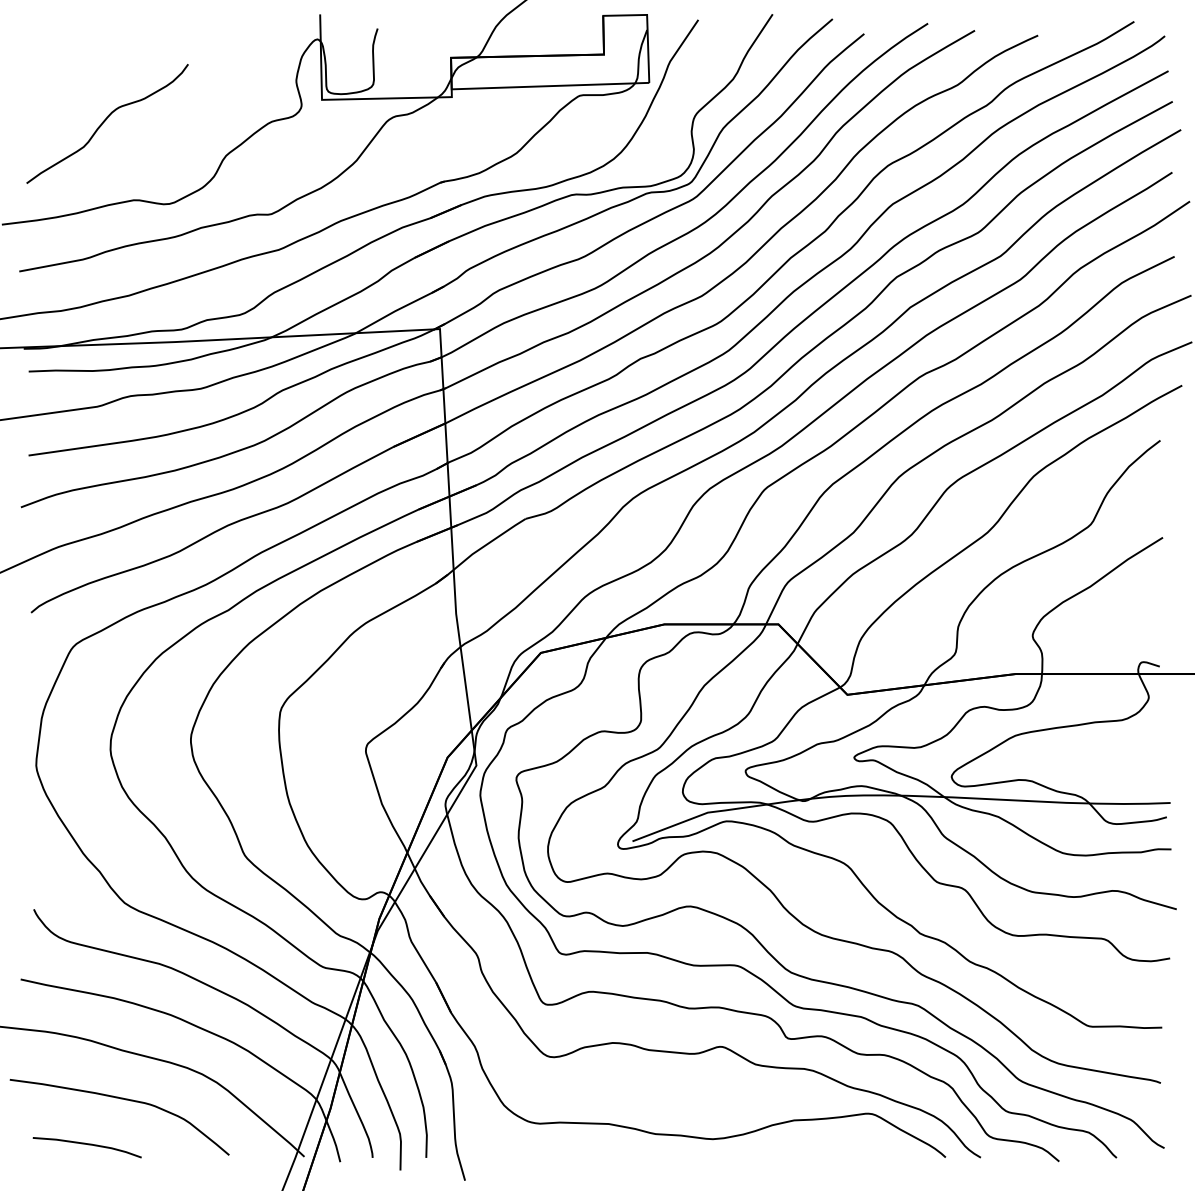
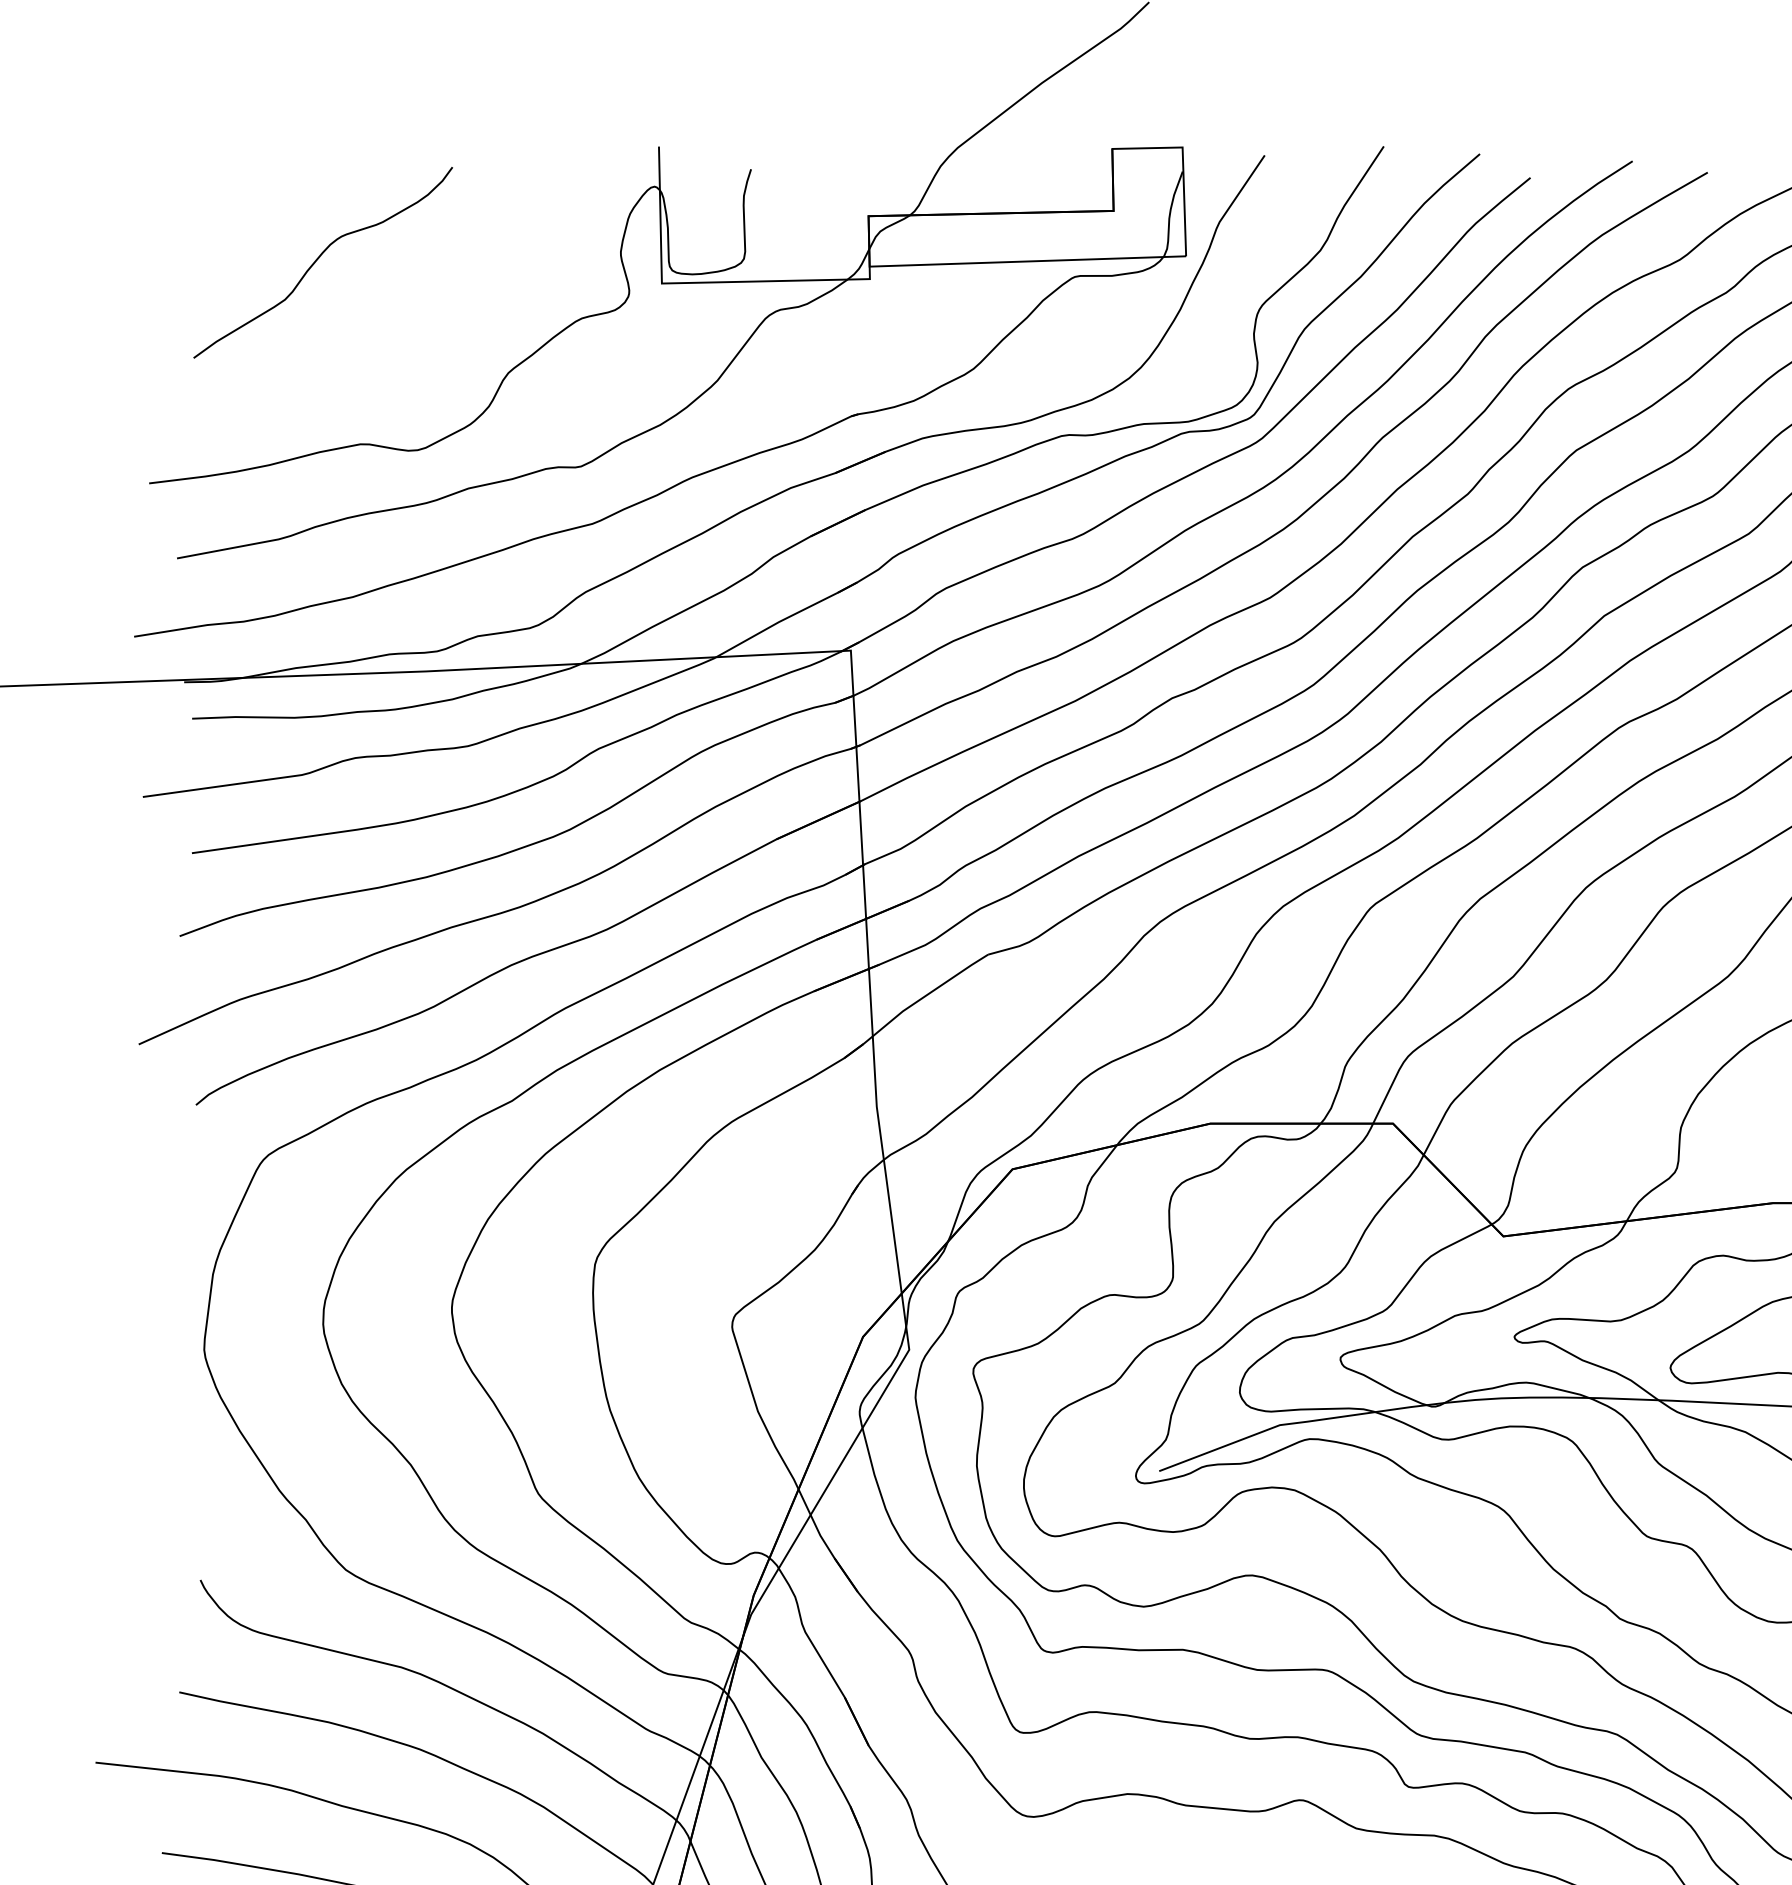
curve: (105, 121) -> (319, 258), moved

